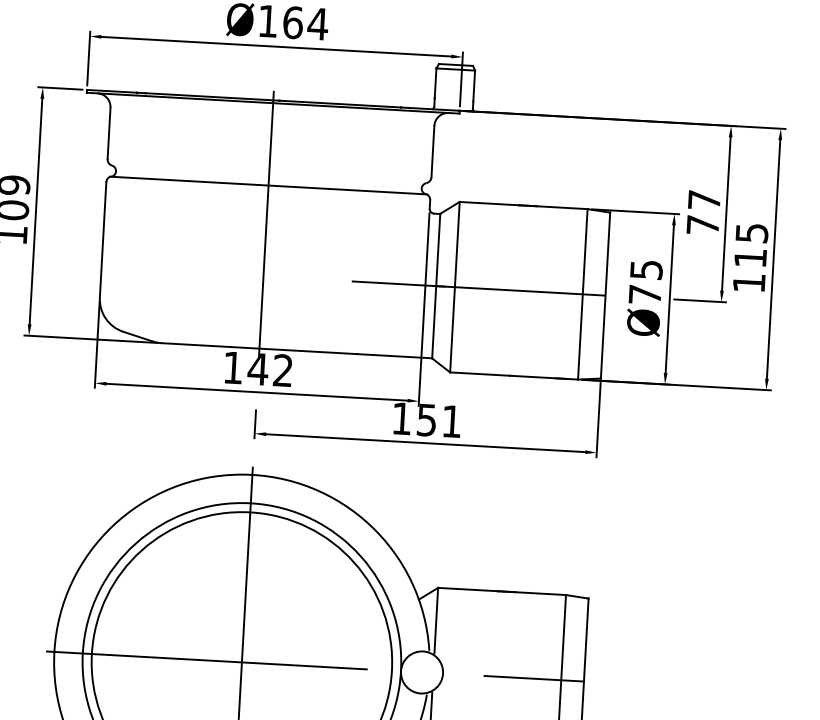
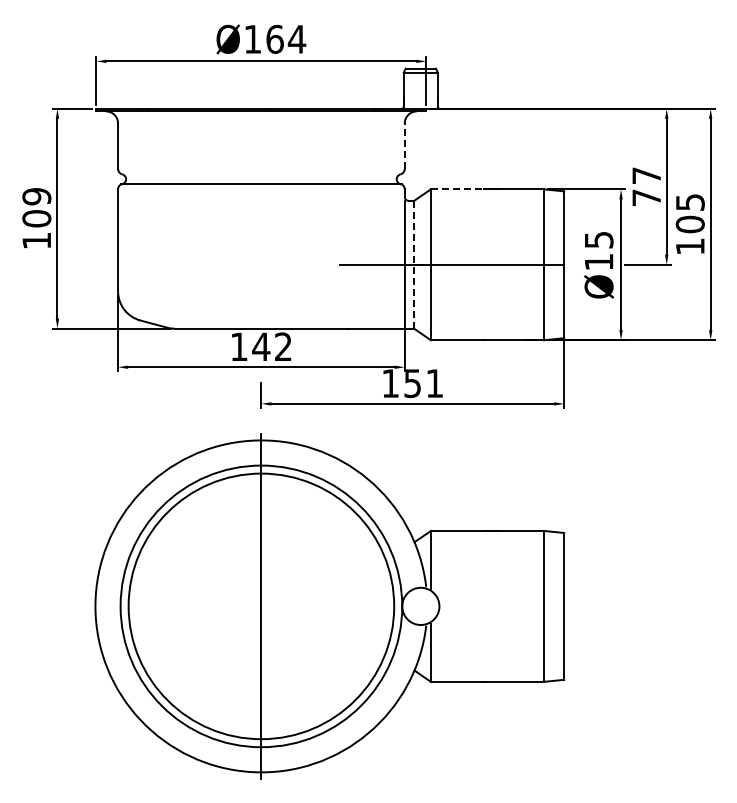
line: (432, 151) -> (404, 146), solid -> dashed
line: (489, 203) -> (457, 189), solid -> dashed
line: (266, 224) -> (261, 218), removed
text: (749, 258) -> (689, 224), 115 -> 105
line: (436, 285) -> (414, 264), solid -> dashed
text: (645, 295) -> (599, 262), Ø75 -> Ø15
line: (205, 660) -> (229, 606), removed
line: (533, 678) -> (519, 606), removed

